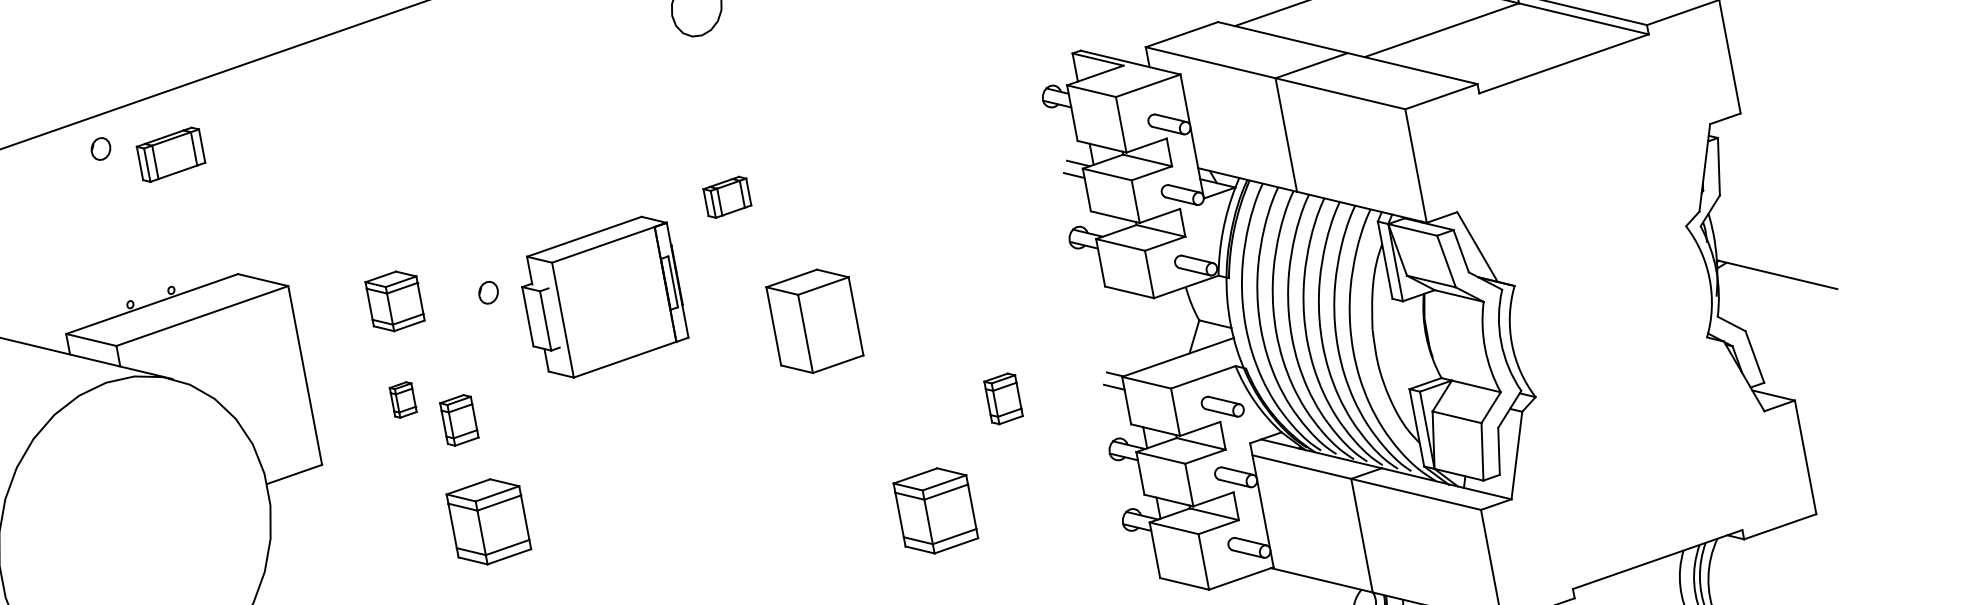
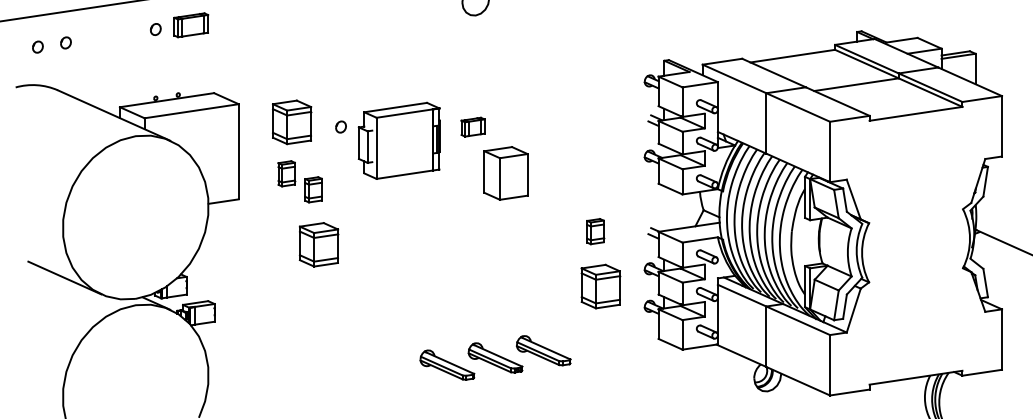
part: (100, 149) -> (155, 29), moved
part: (726, 196) -> (472, 126), moved
part: (395, 301) -> (292, 122), size x1.43
part: (402, 399) -> (286, 173), size x1.43
part: (935, 510) -> (600, 286), moved

